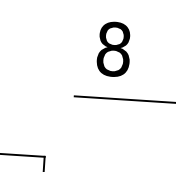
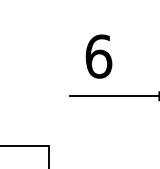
text: (113, 49) -> (98, 56), 8 -> 6

